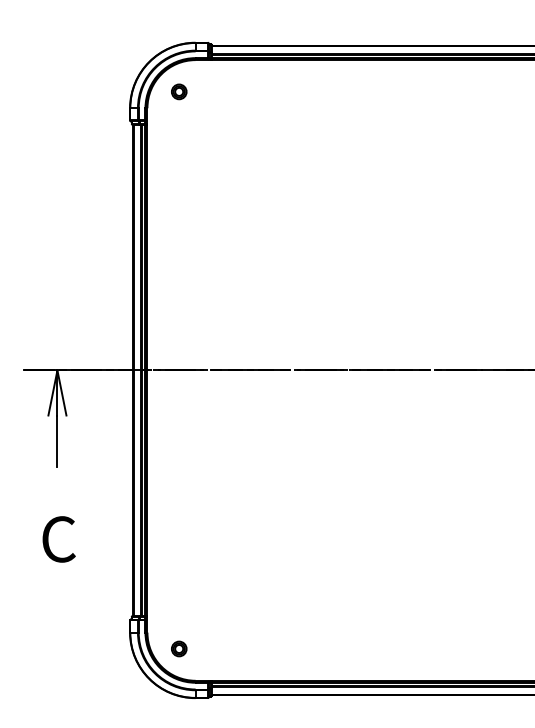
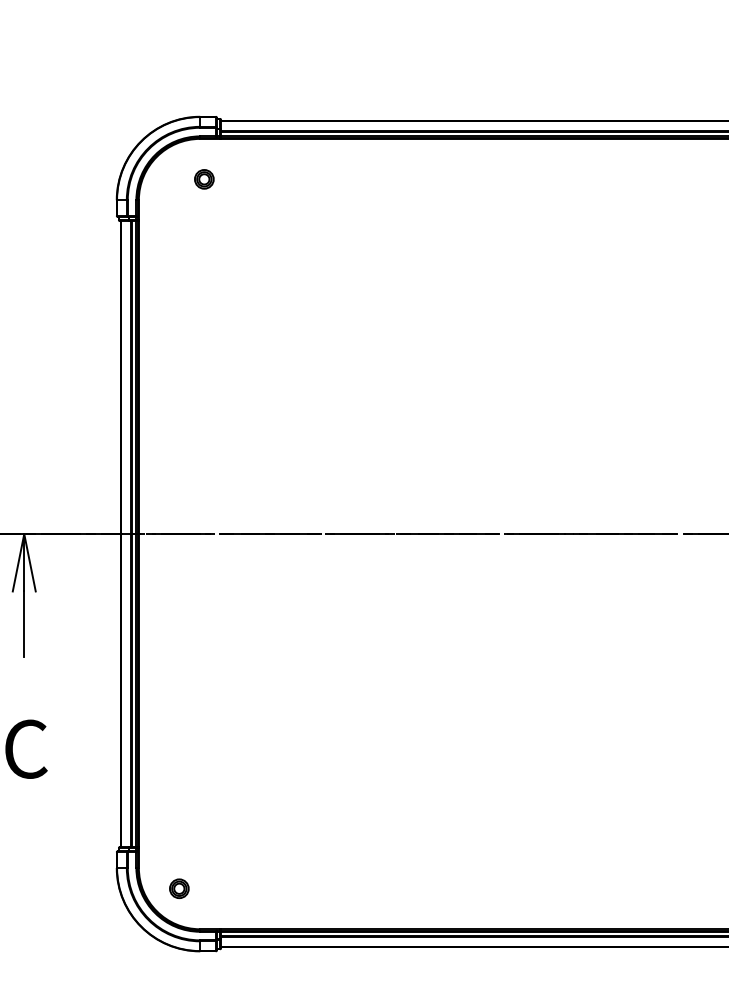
part: (179, 91) -> (204, 179), moved

